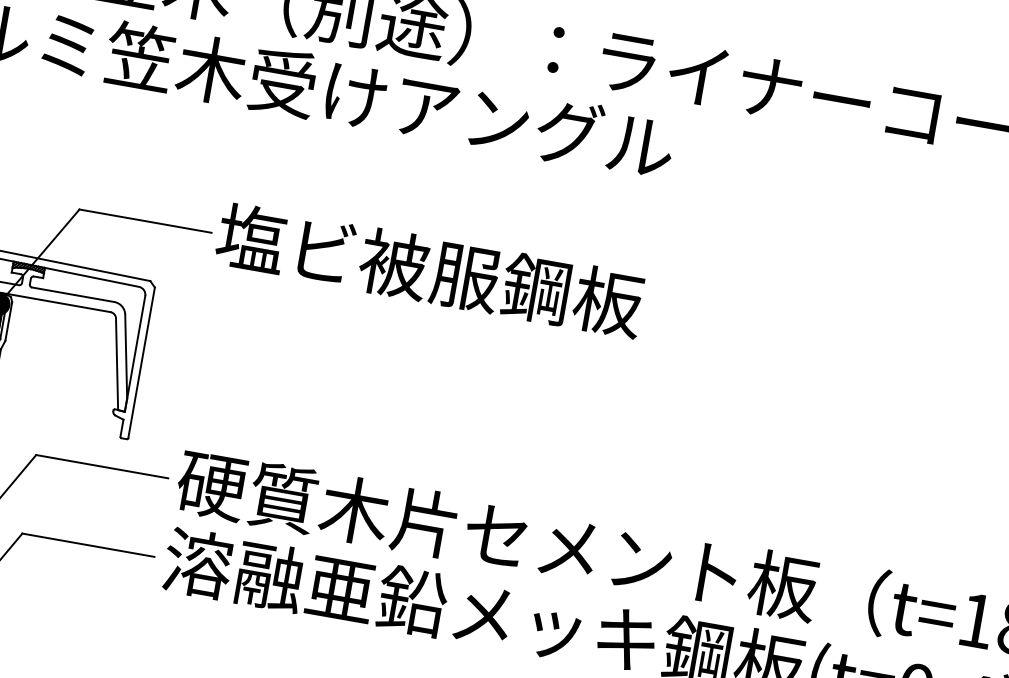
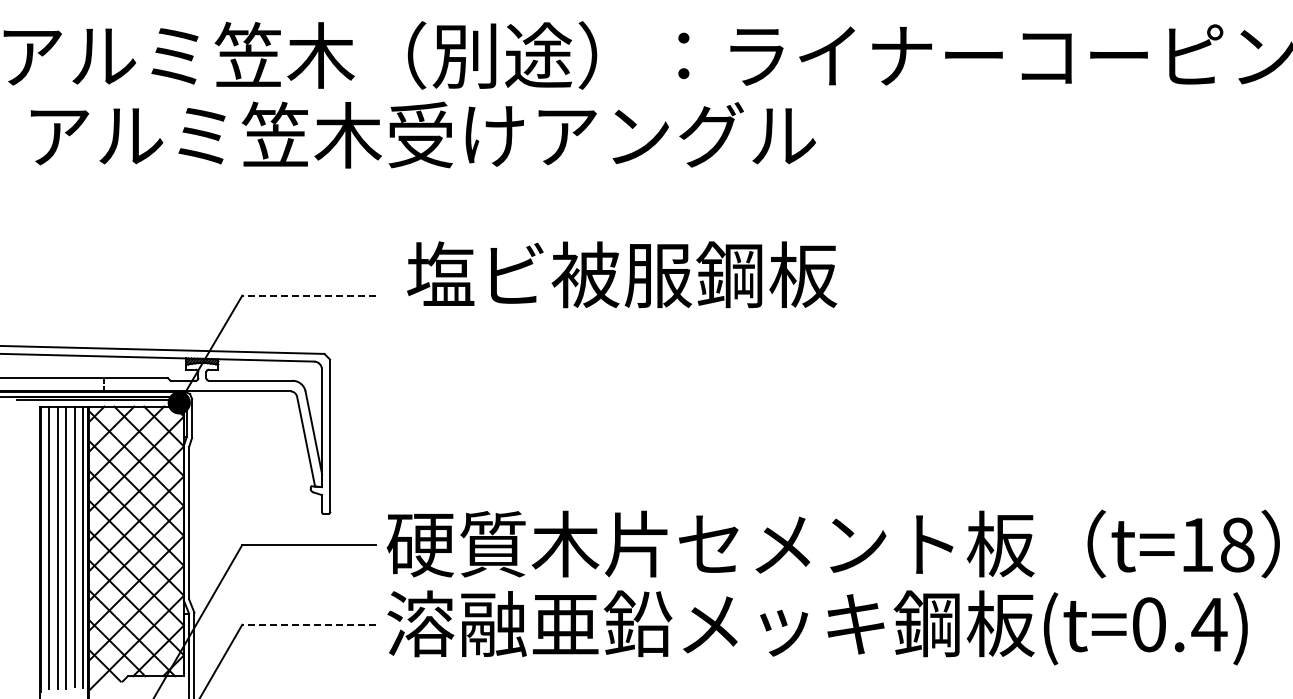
line: (144, 220) -> (308, 295), solid -> dashed
text: (430, 270) -> (622, 274), moved
line: (87, 544) -> (308, 624), solid -> dashed

